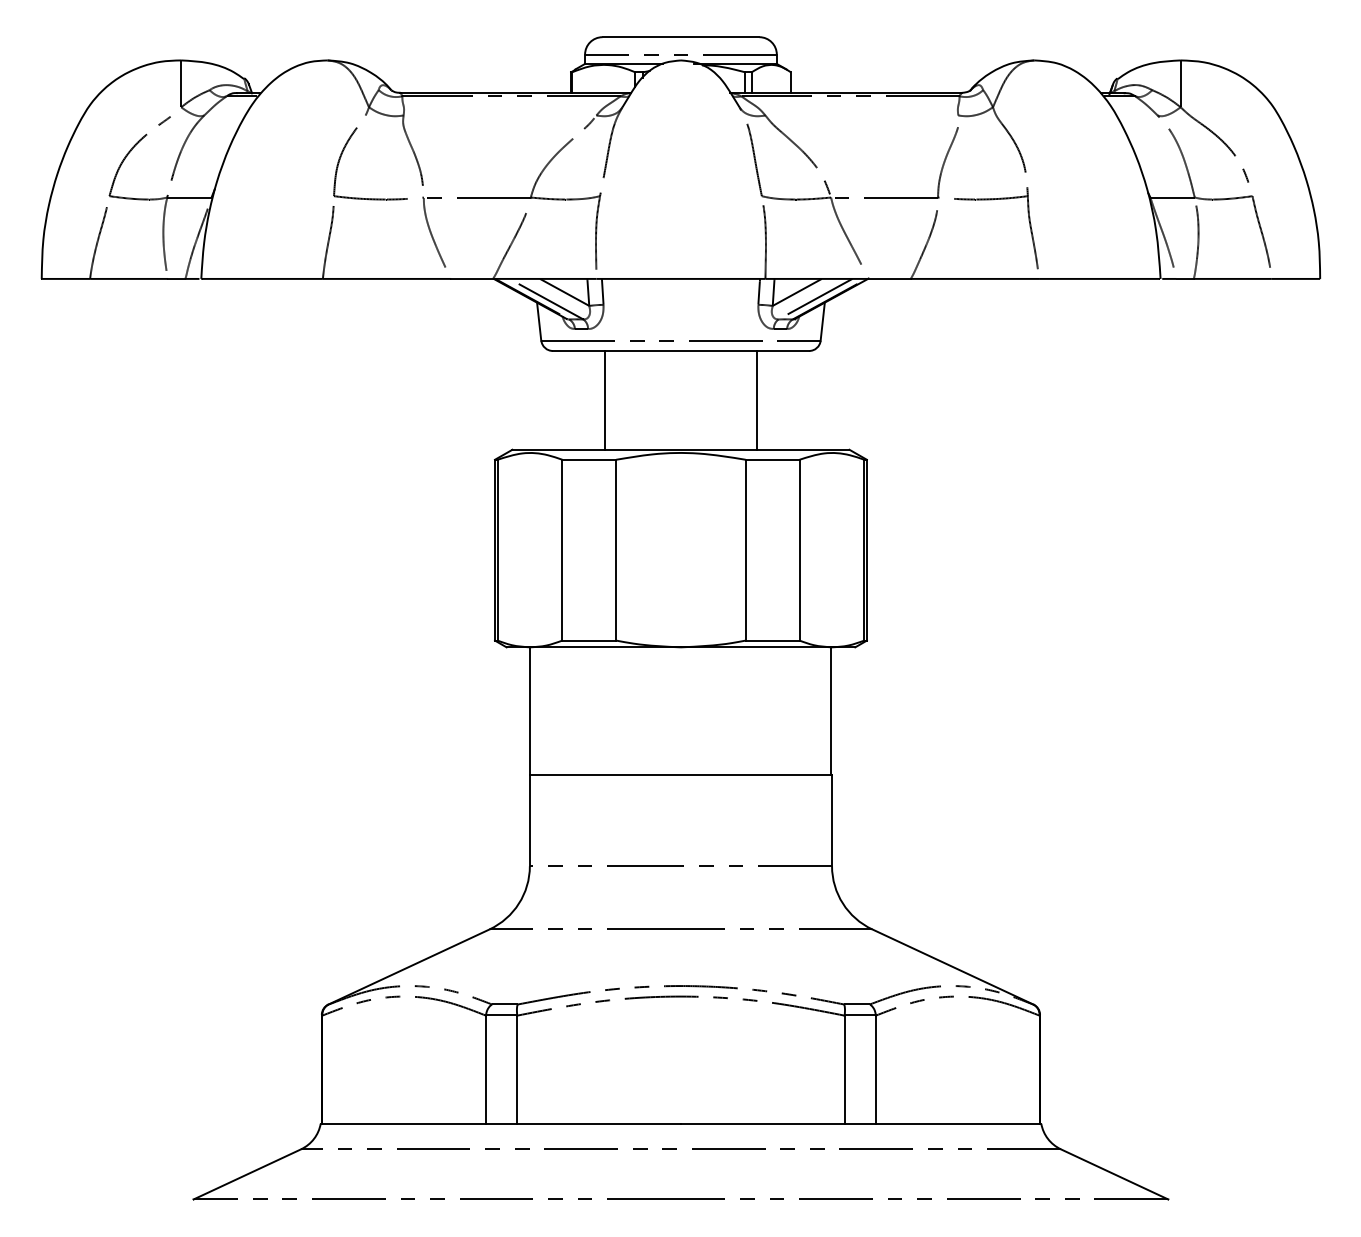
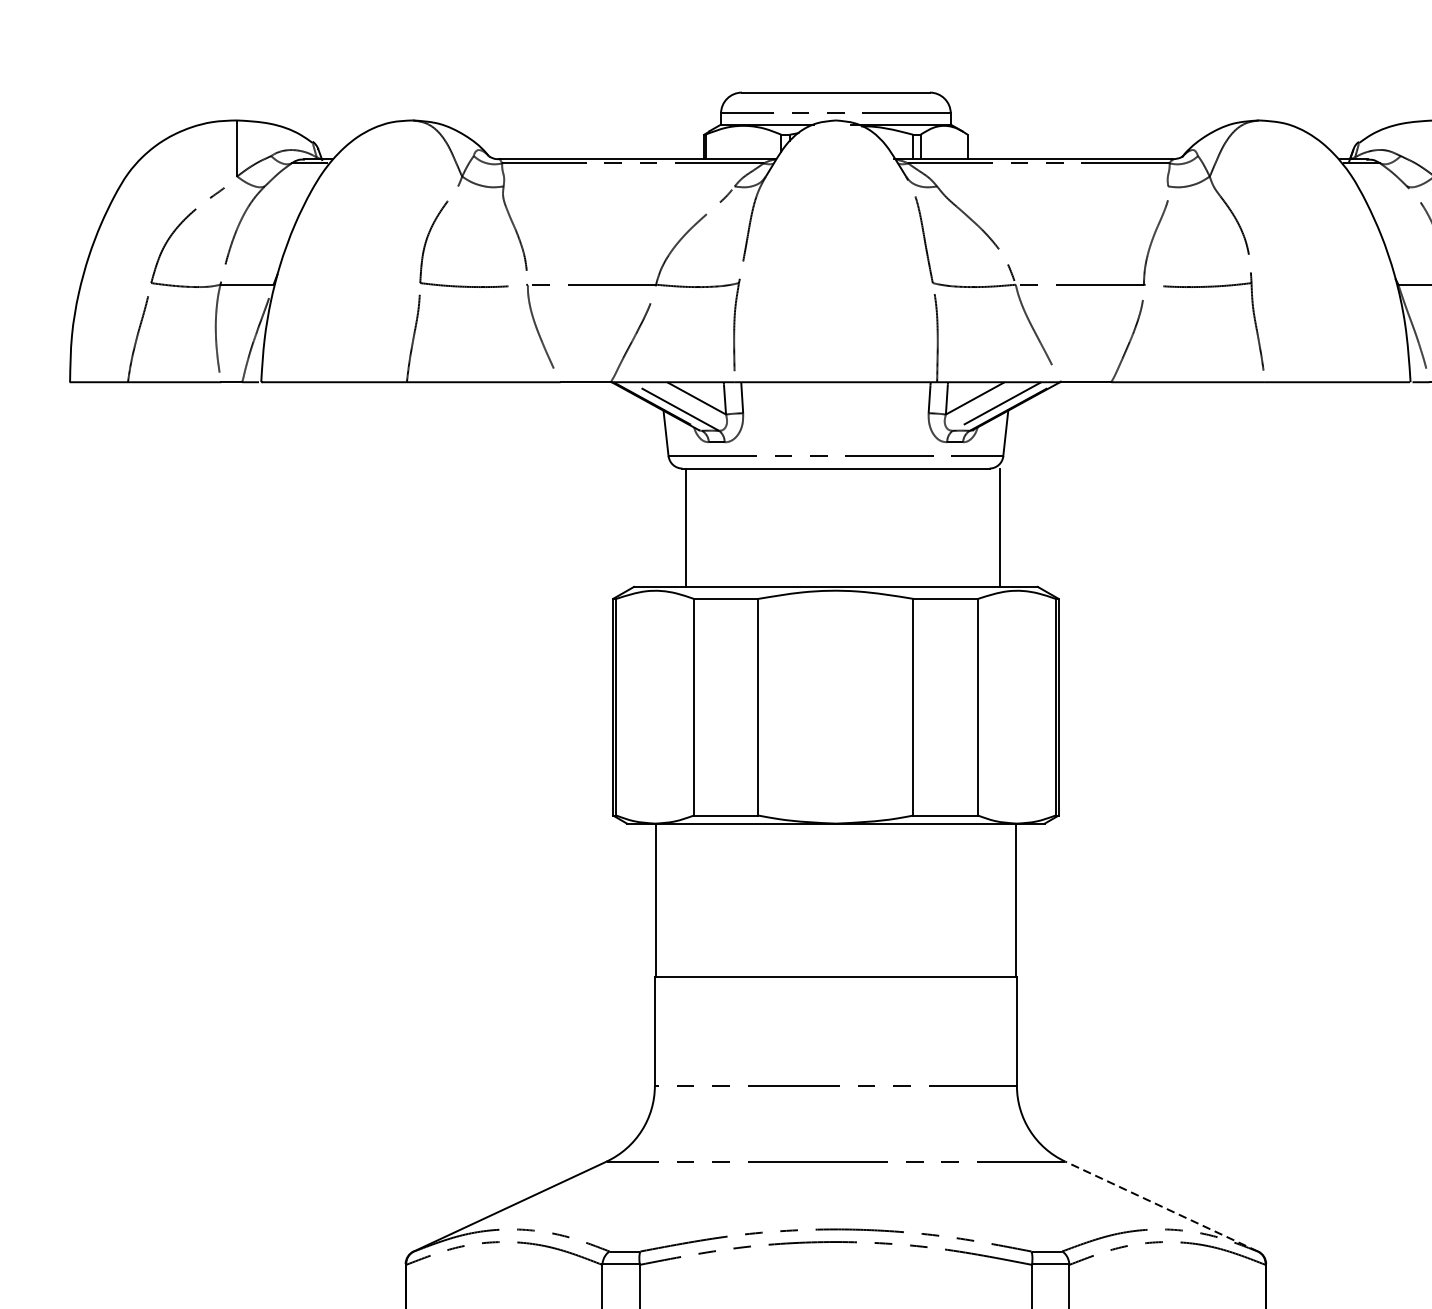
line: (605, 399) -> (685, 526), moved
line: (756, 399) -> (999, 526), moved
line: (952, 966) -> (1161, 1206), solid -> dashed

